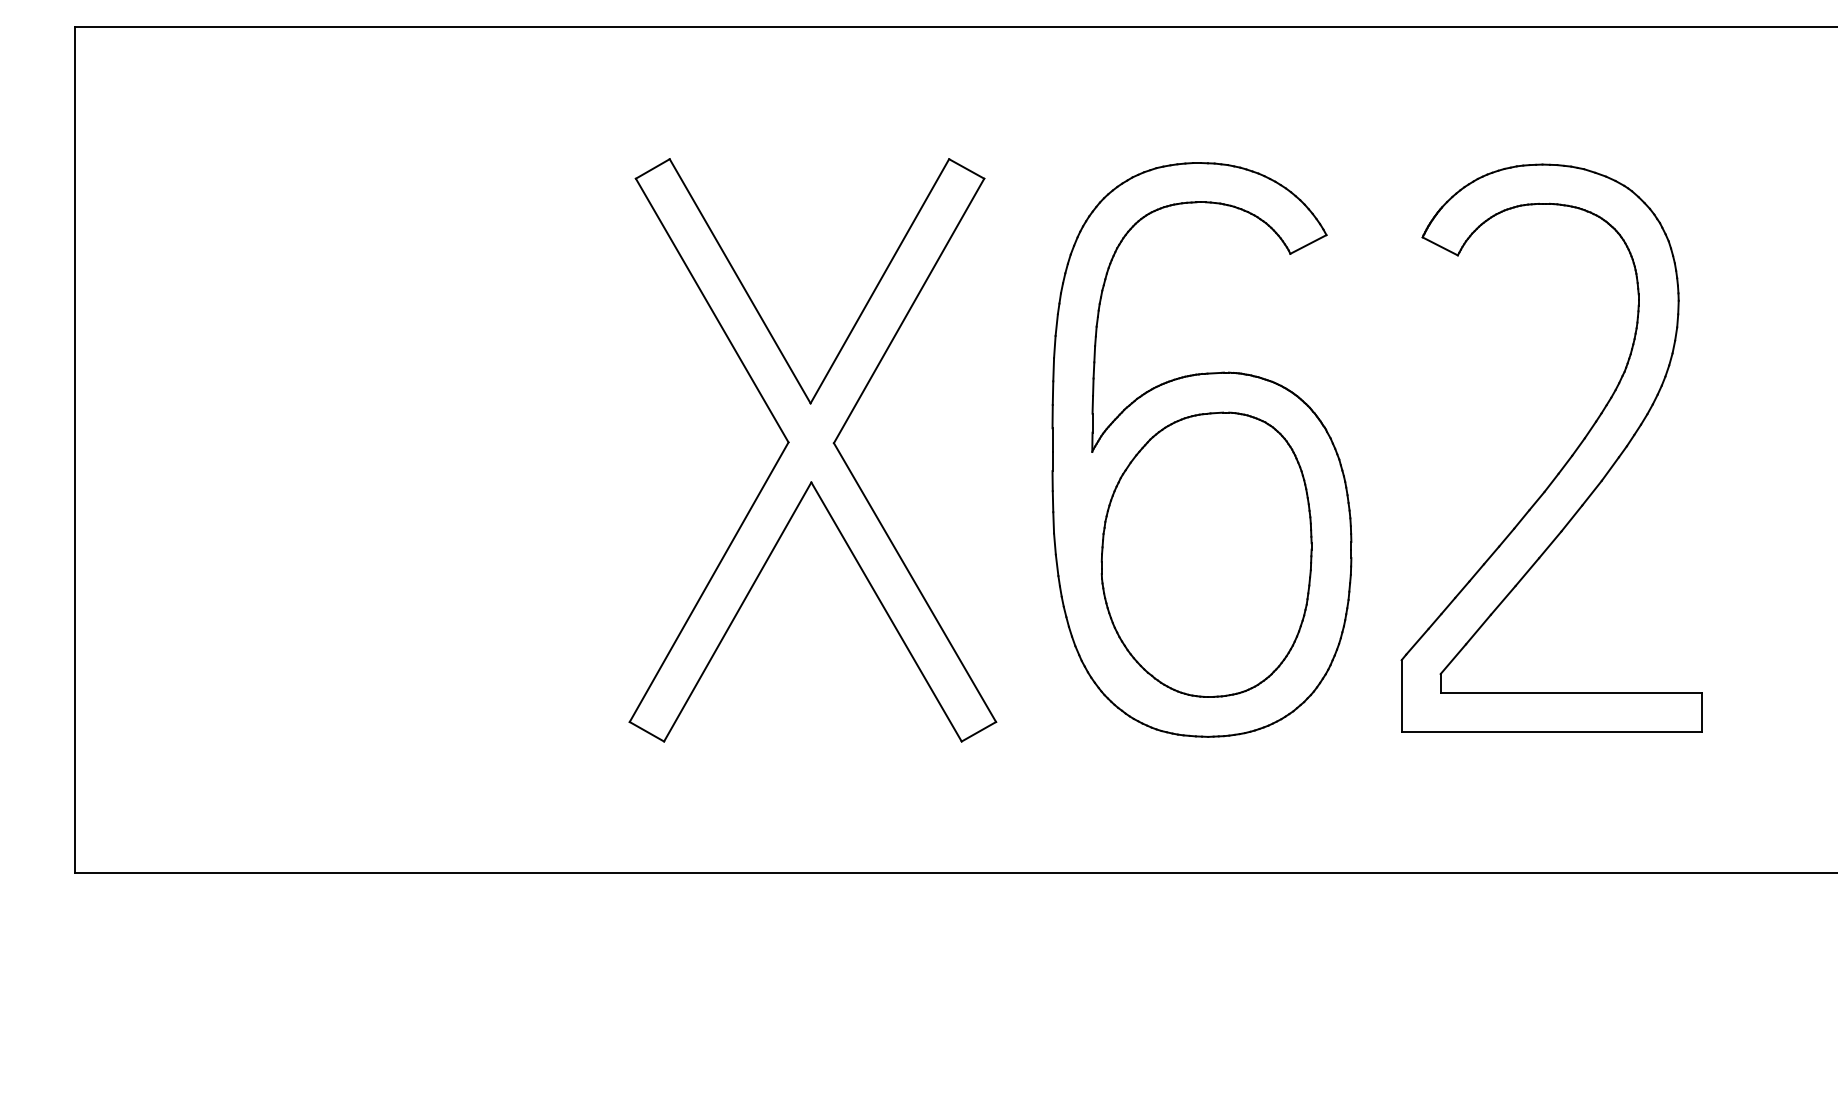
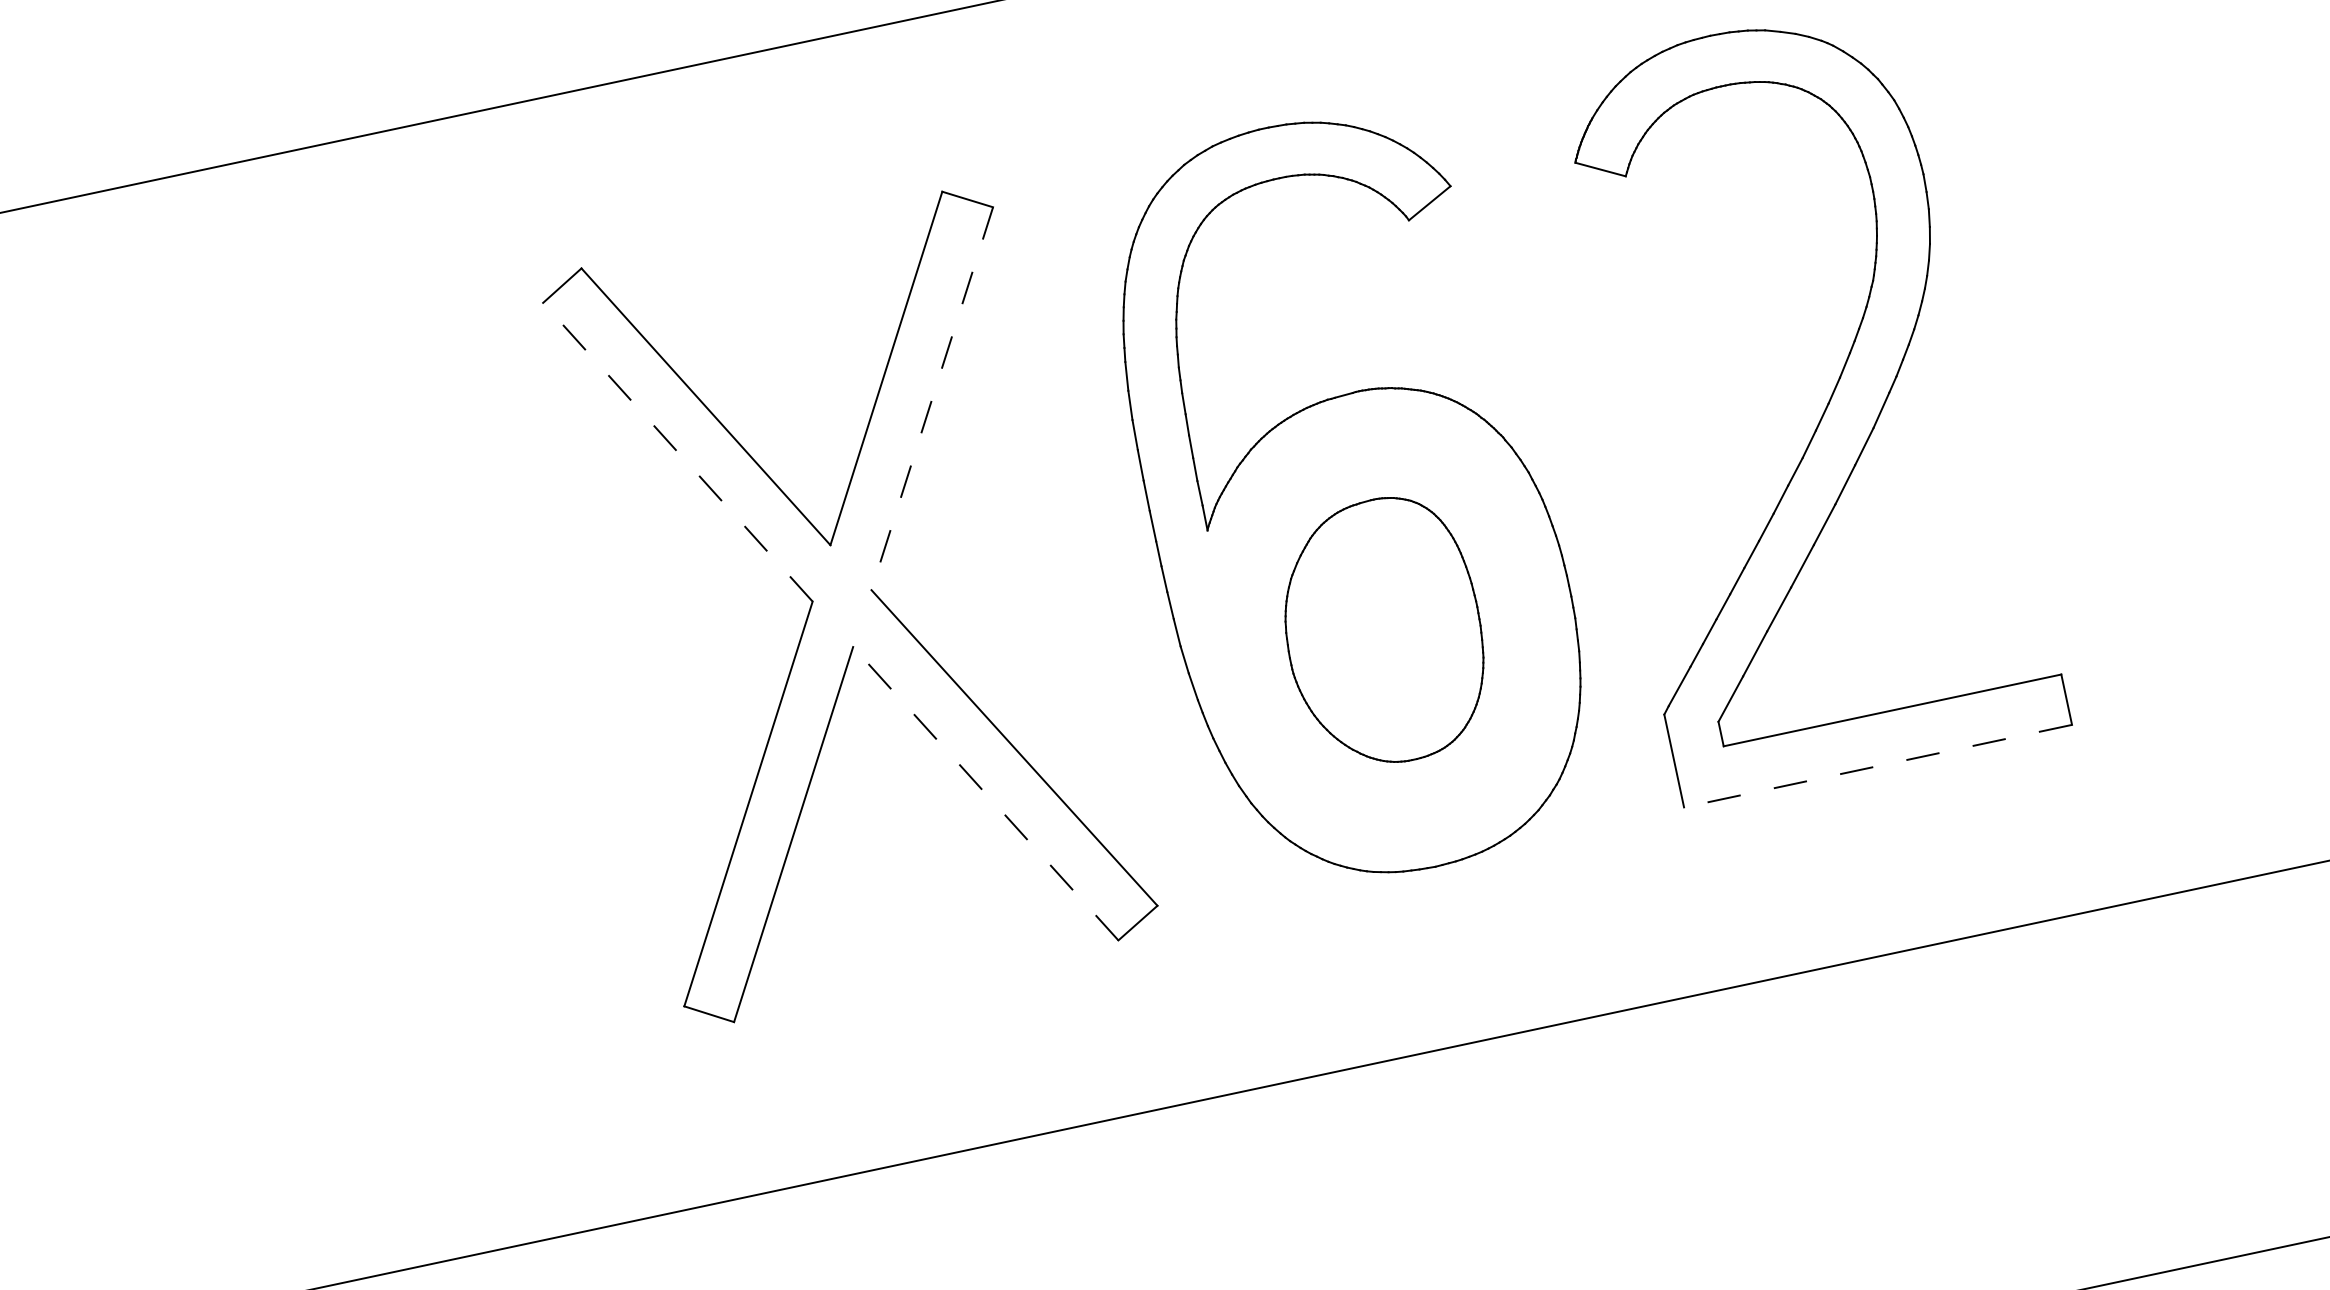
line: (711, 310) -> (676, 452), solid -> dashed
line: (908, 311) -> (931, 399), solid -> dashed
part: (1206, 554) -> (1383, 631), size x0.7
line: (886, 611) -> (985, 793), solid -> dashed
line: (1551, 732) -> (1877, 766), solid -> dashed

